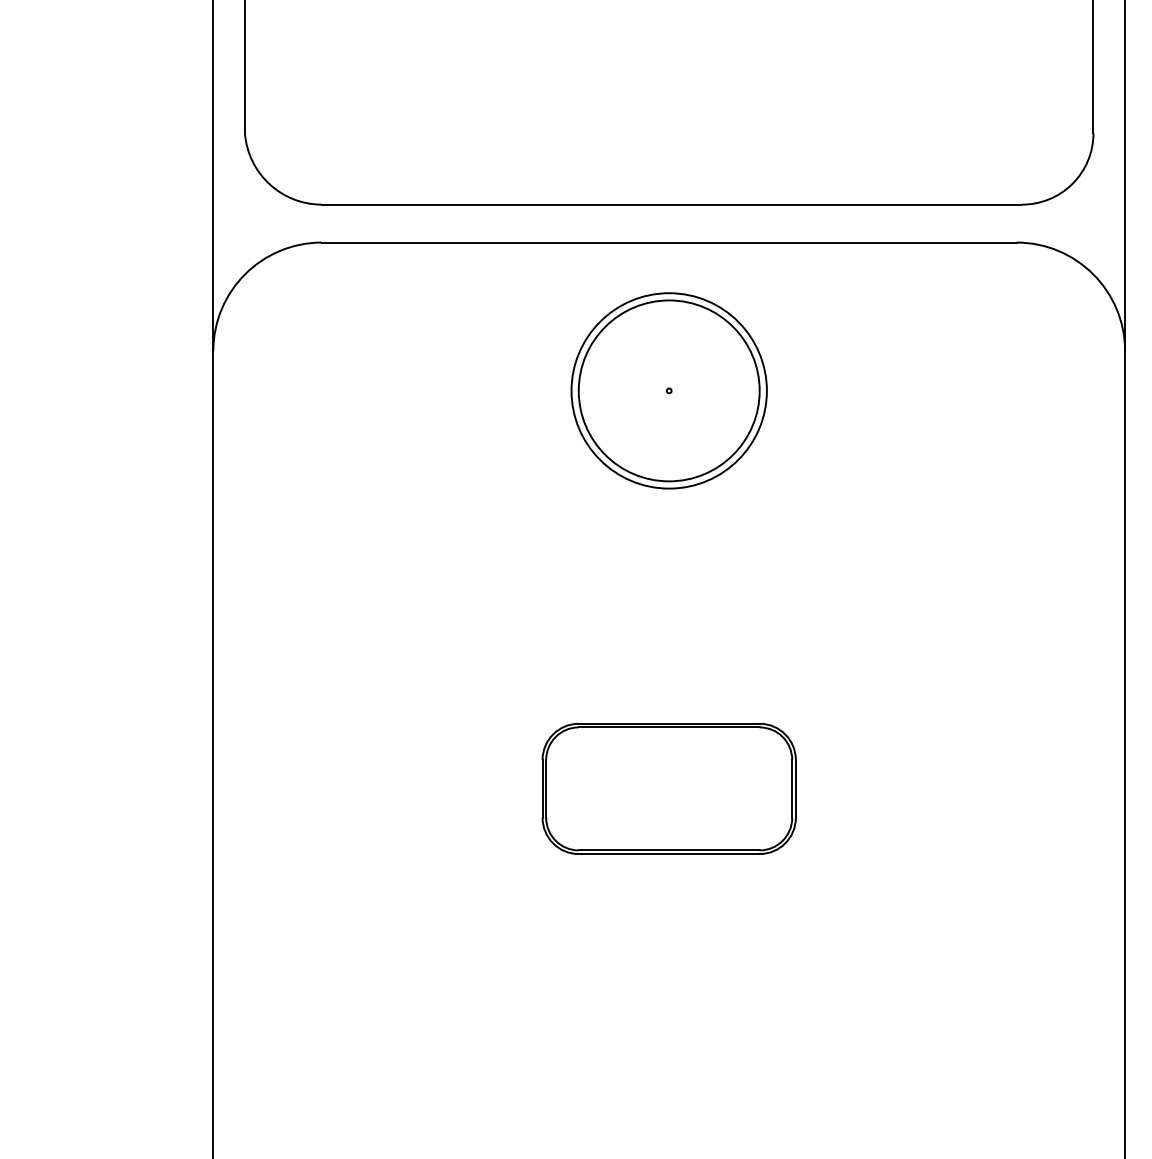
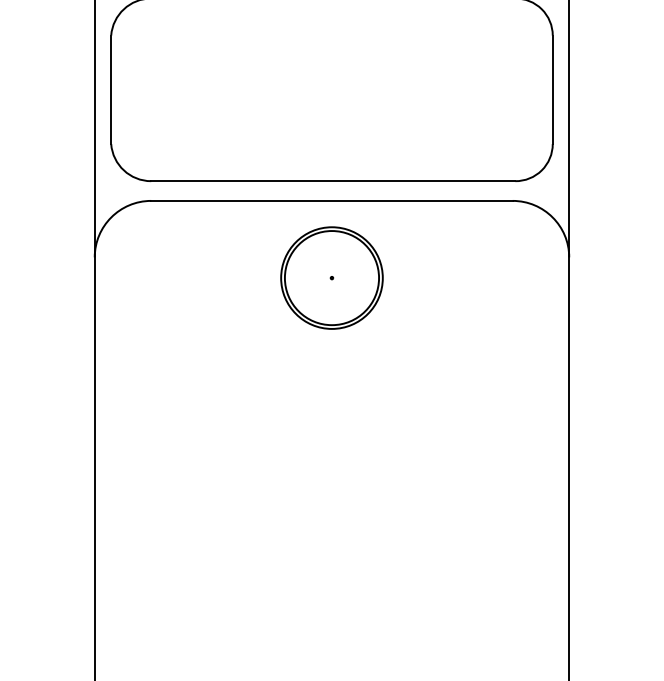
part: (668, 787) -> (331, 484), removed

